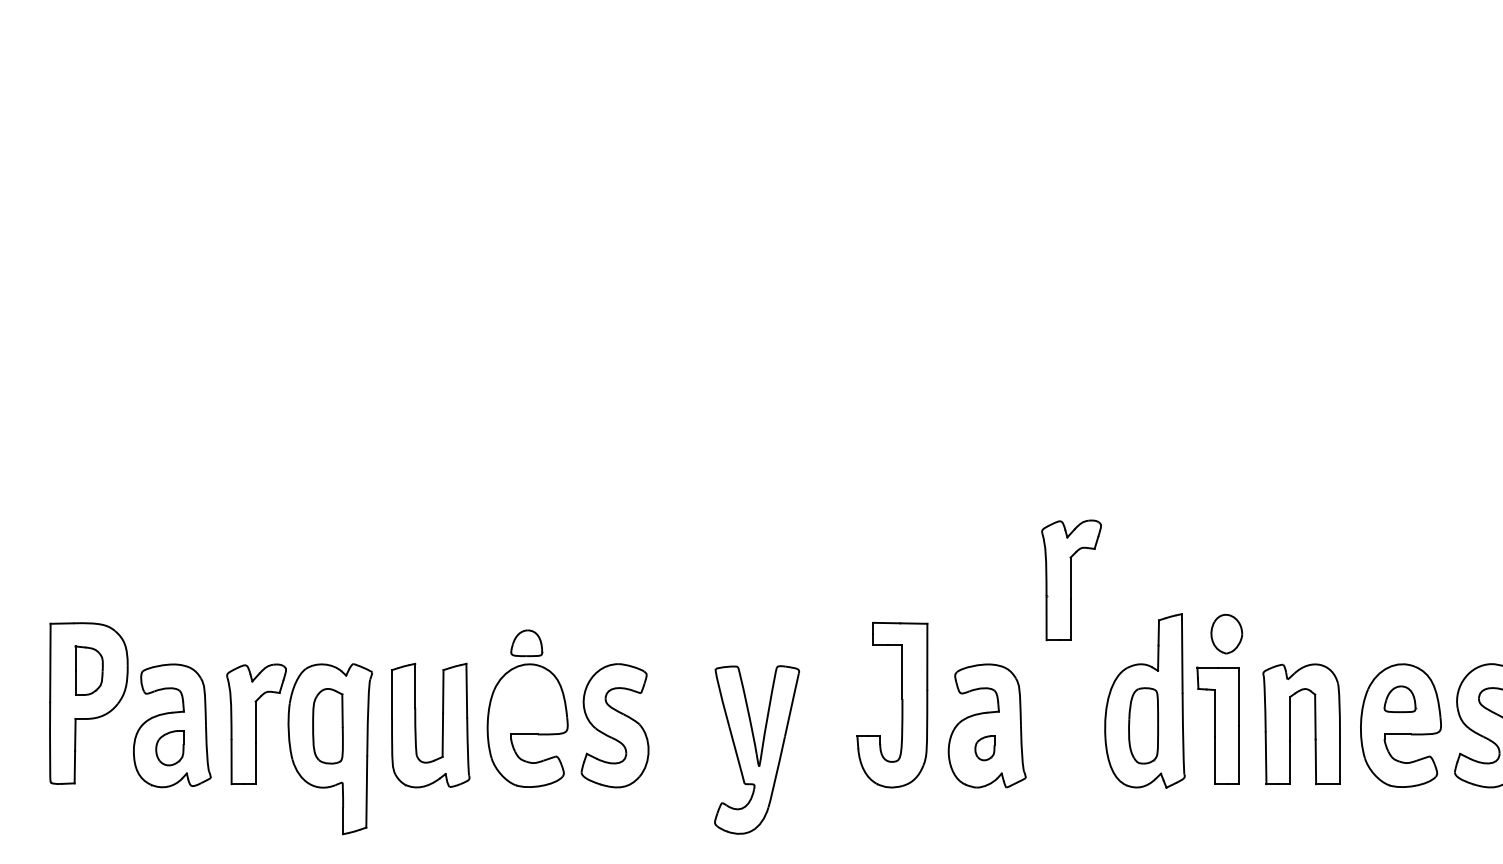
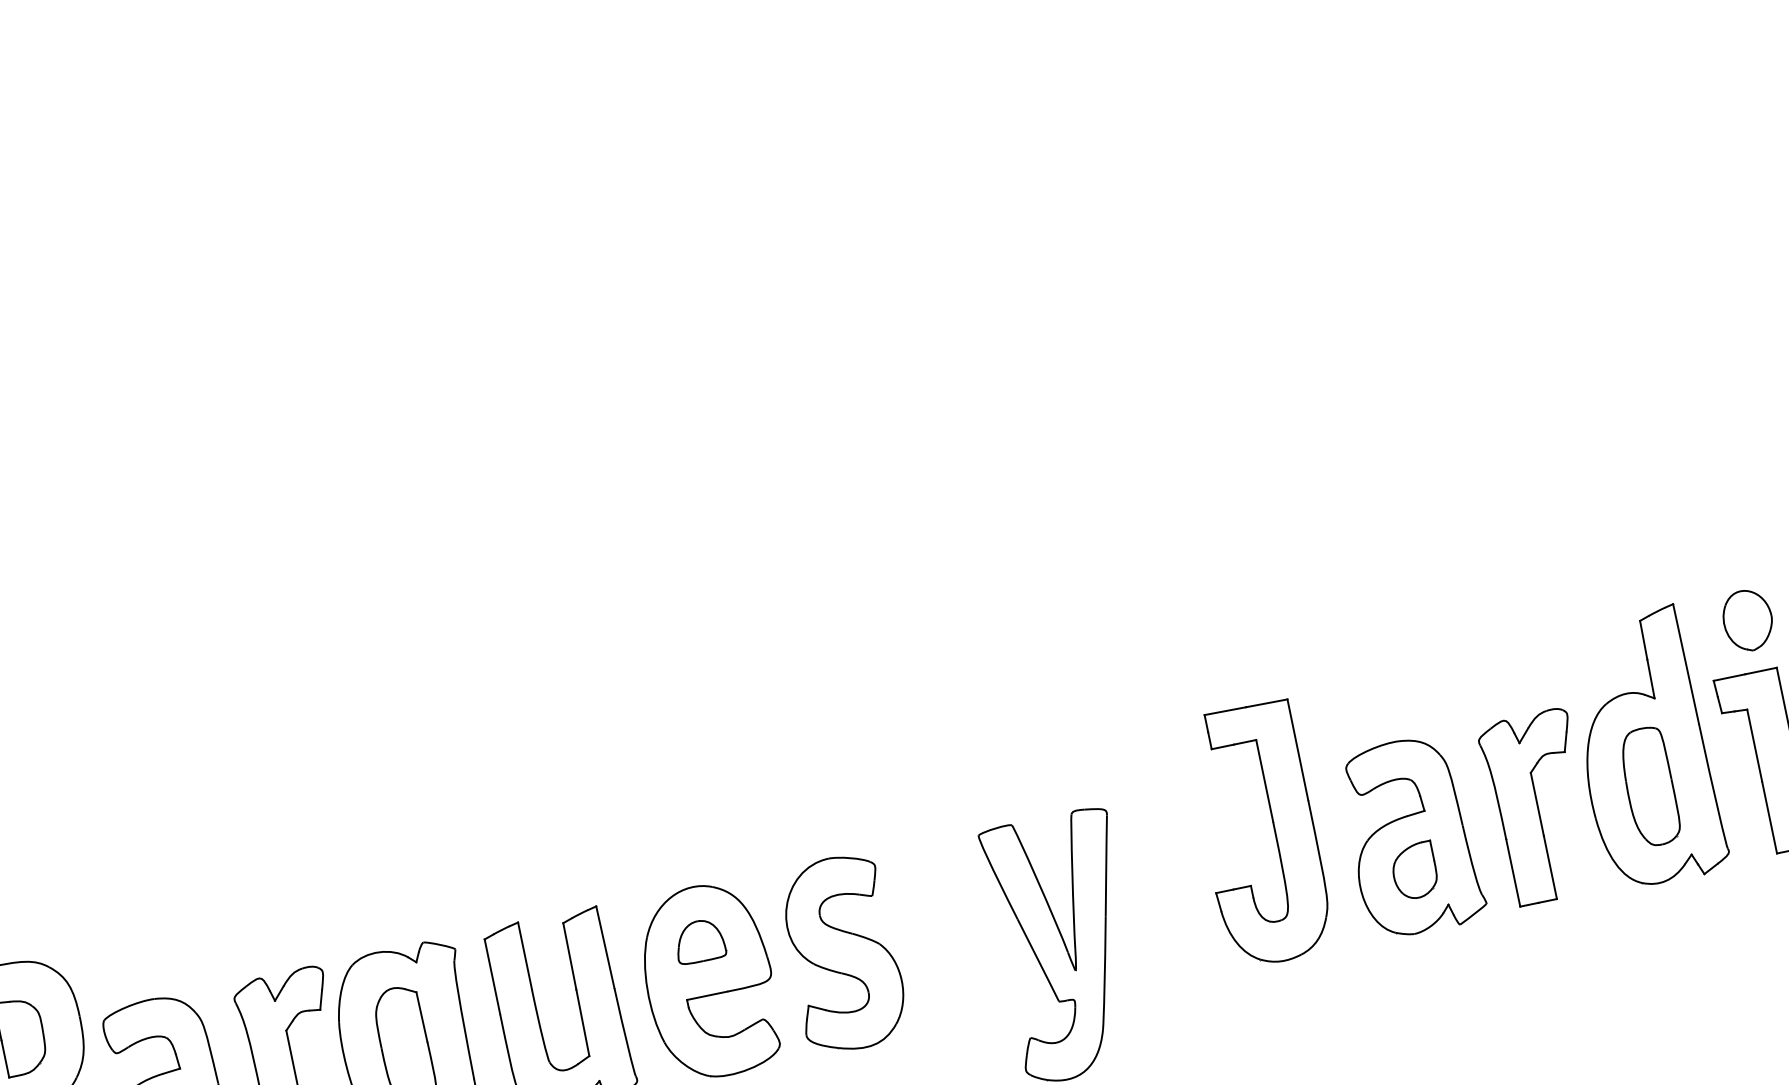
part: (1071, 580) -> (1539, 807), moved
part: (526, 642) -> (698, 940), moved
part: (984, 748) -> (1414, 871), size x1.43

